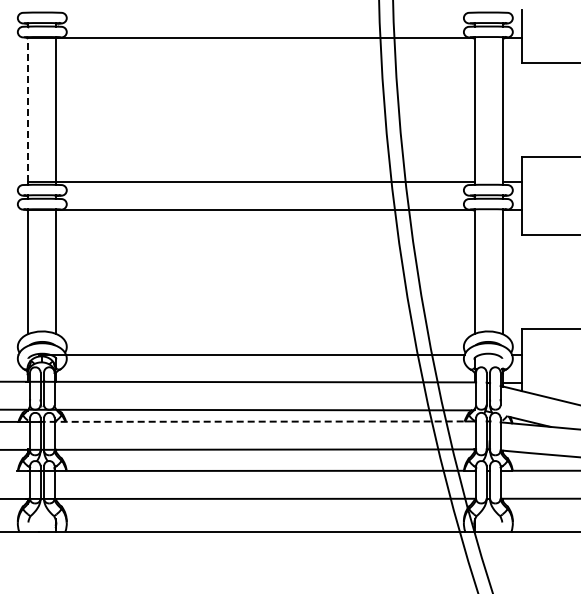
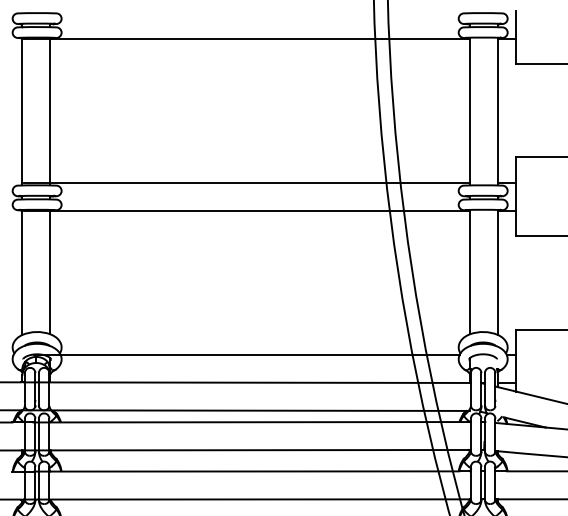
line: (27, 109) -> (22, 110), dashed -> solid
line: (252, 421) -> (247, 422), dashed -> solid

